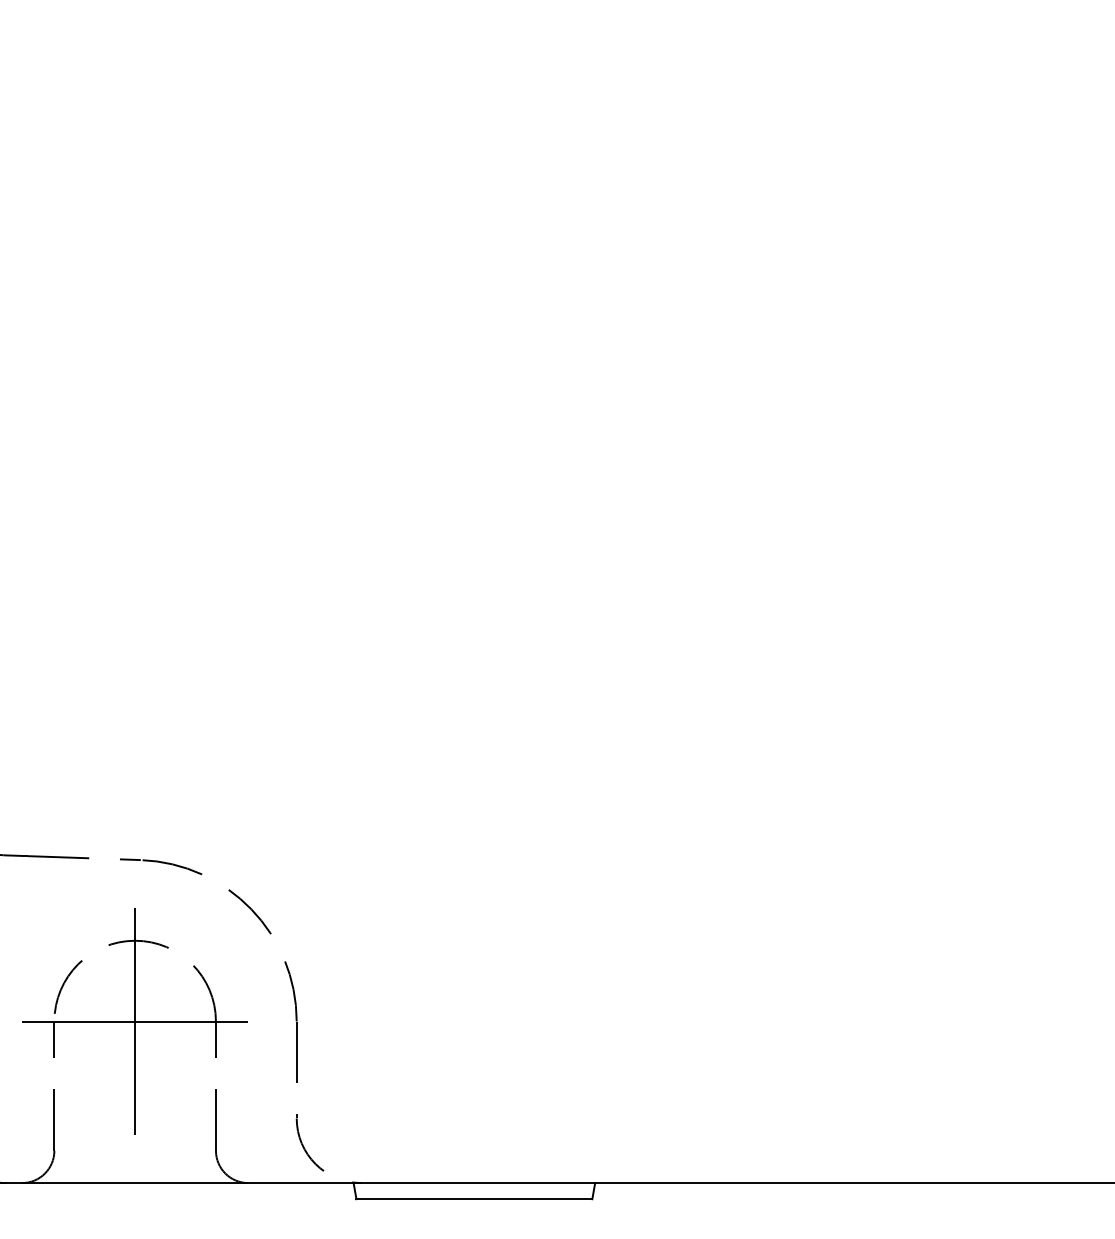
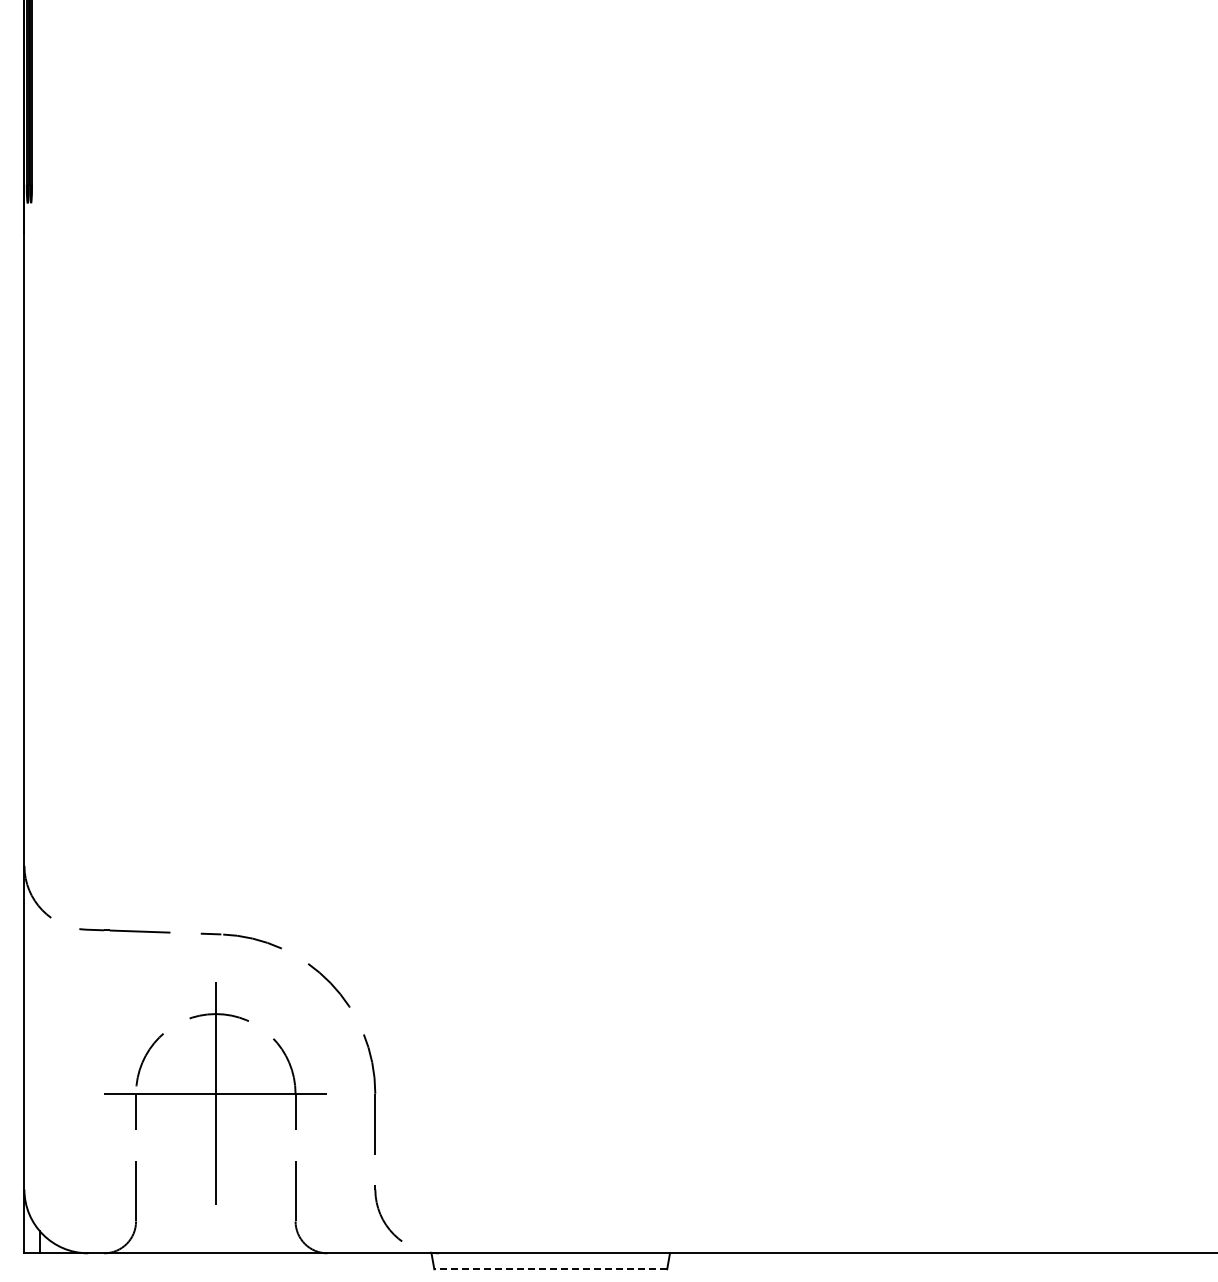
line: (474, 1199) -> (550, 1269), solid -> dashed

